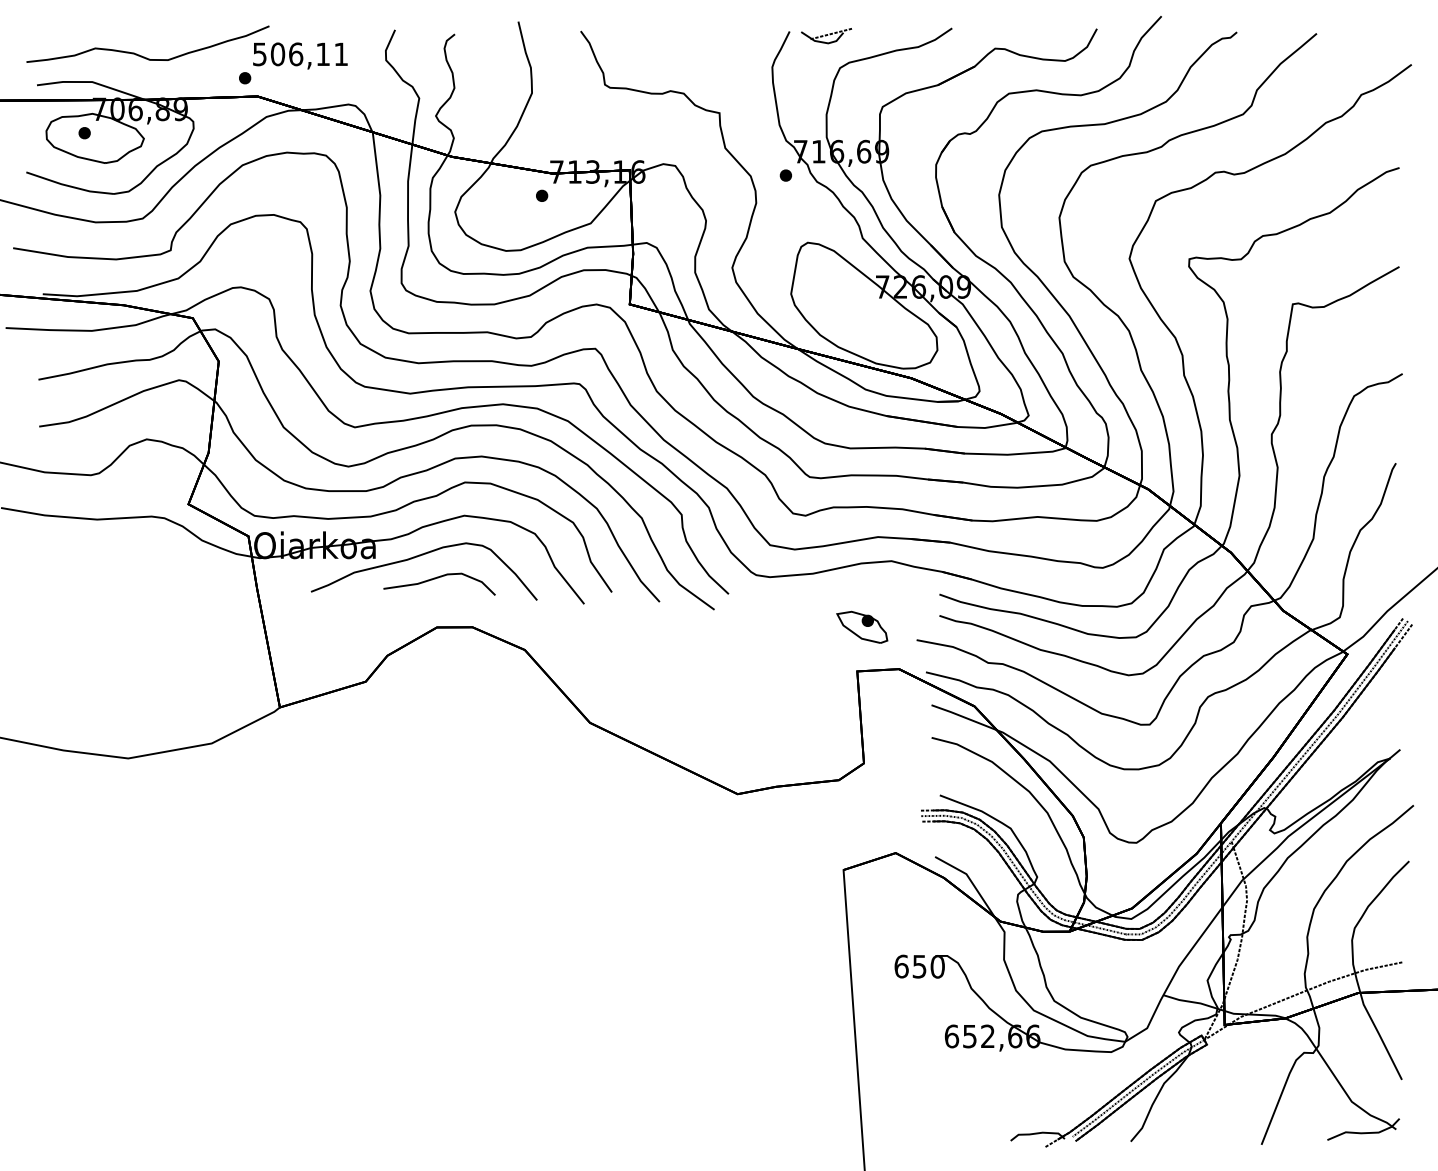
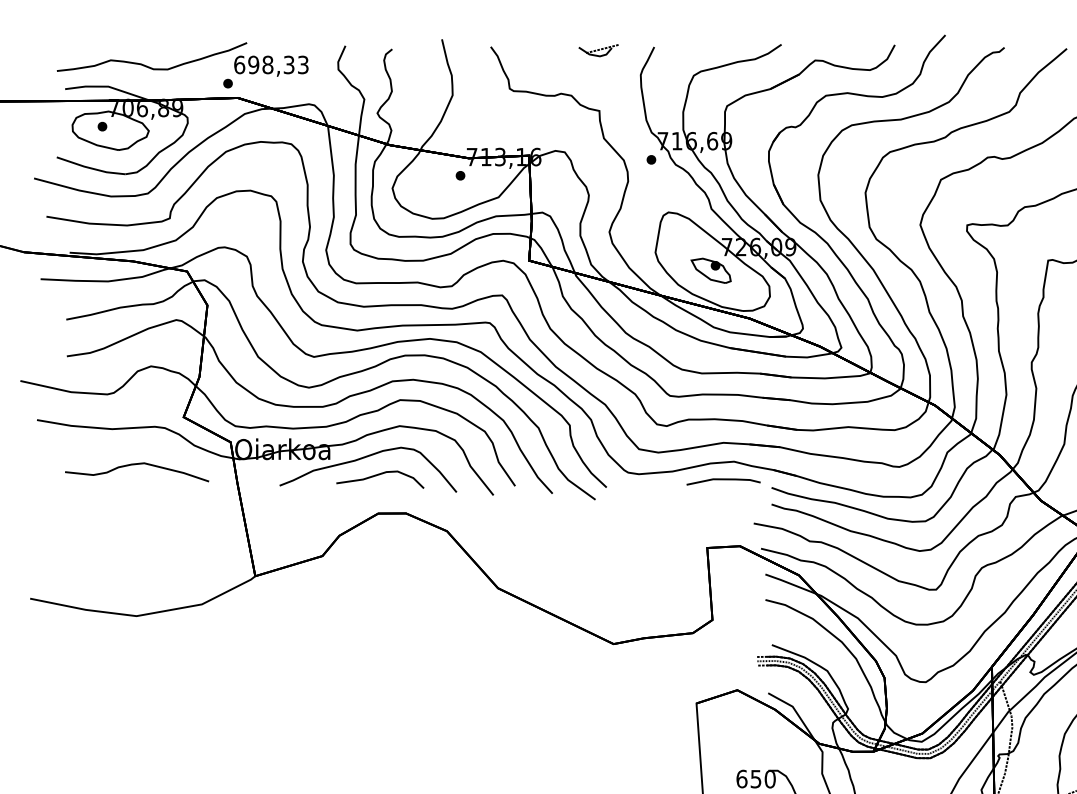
part: (826, 36) -> (598, 50), moved
text: (300, 54) -> (271, 65), 506,11 -> 698,33
curve: (128, 565) -> (136, 465), added
line: (877, 584) -> (723, 479), added
part: (862, 626) -> (711, 270), moved

